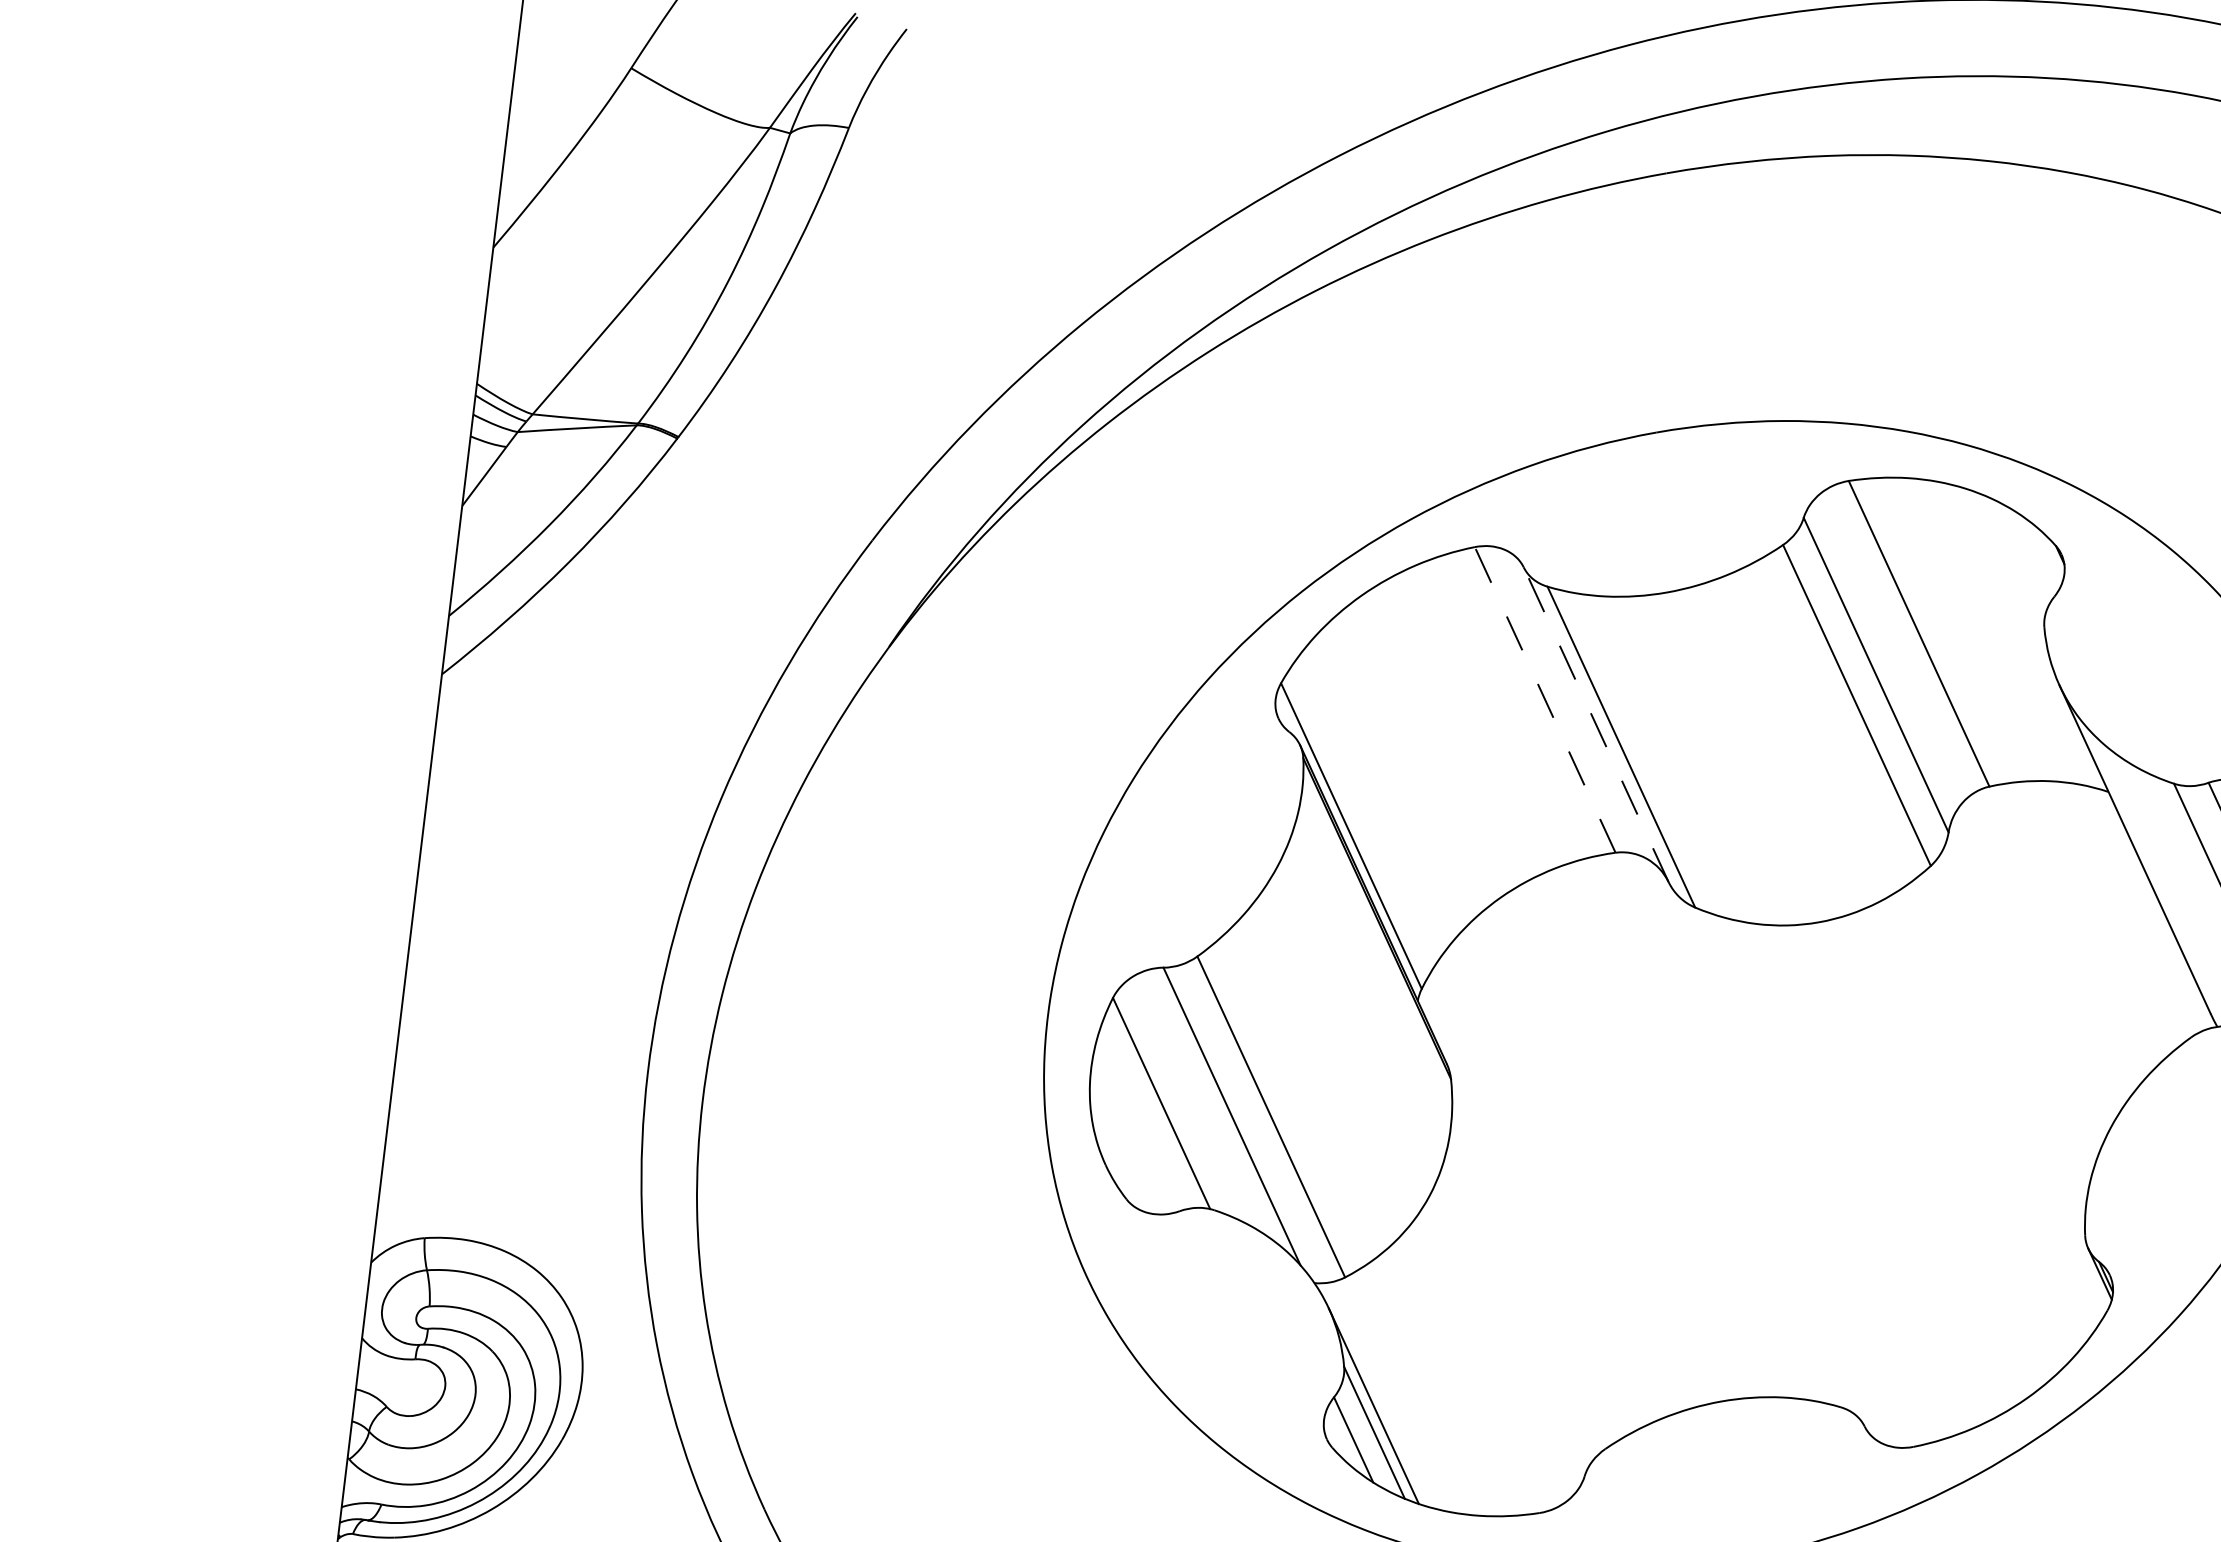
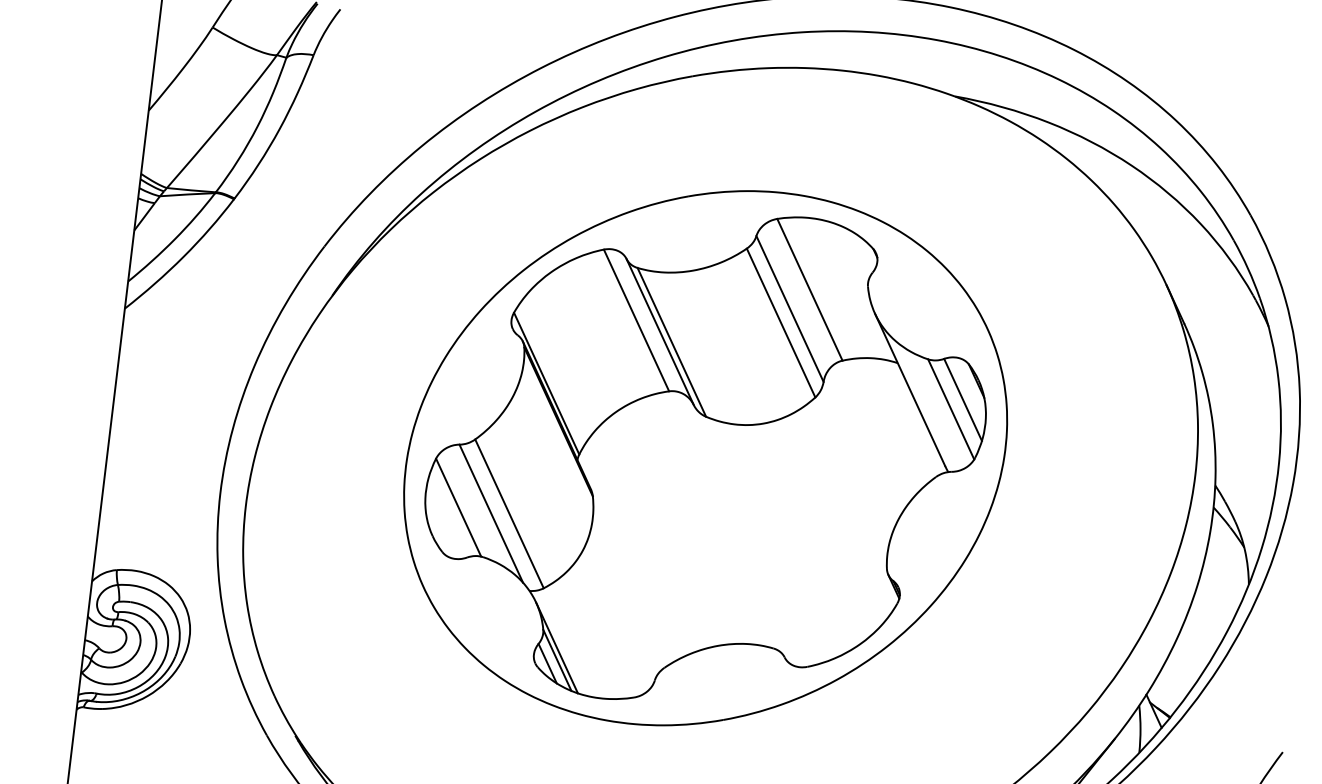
line: (1545, 699) -> (636, 320), dashed -> solid
line: (1594, 723) -> (659, 331), dashed -> solid

